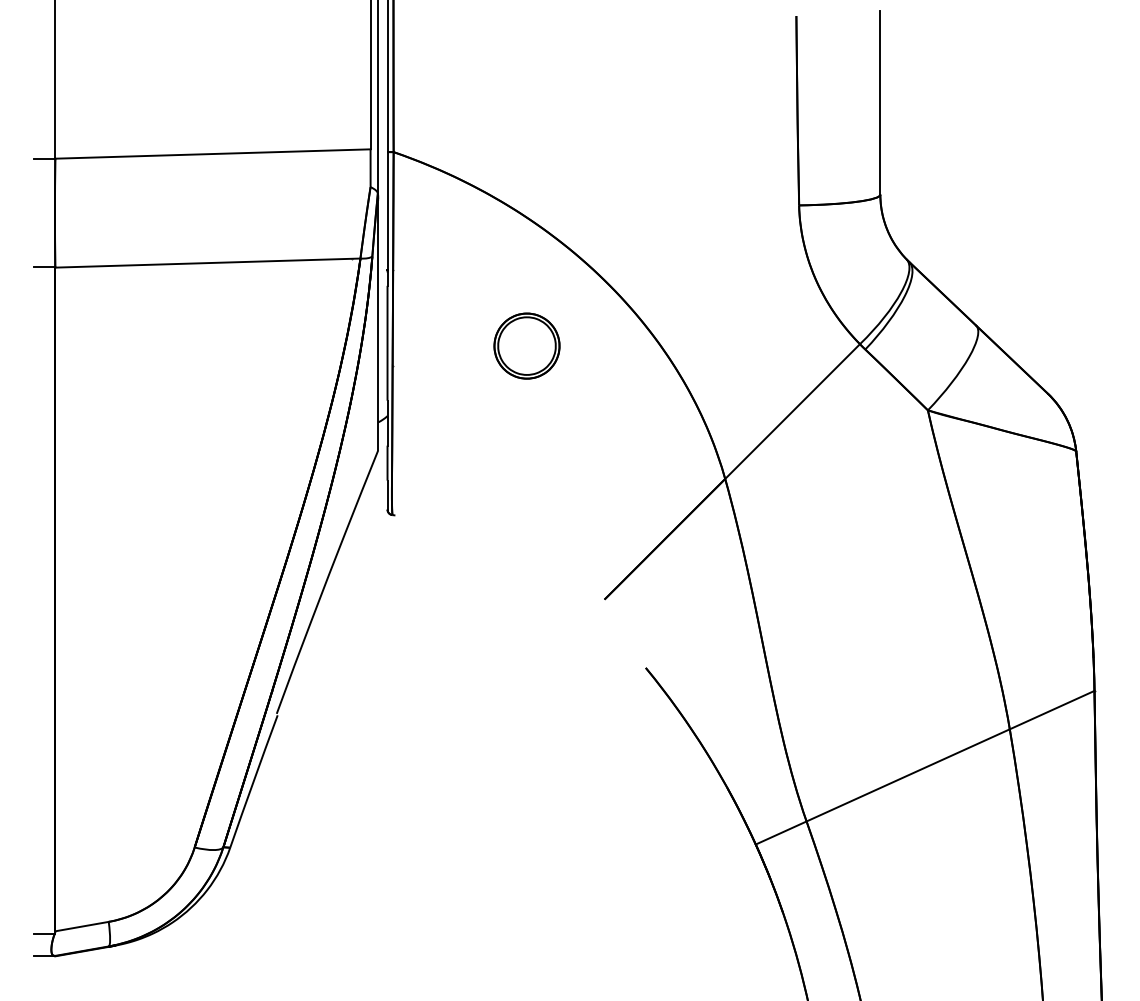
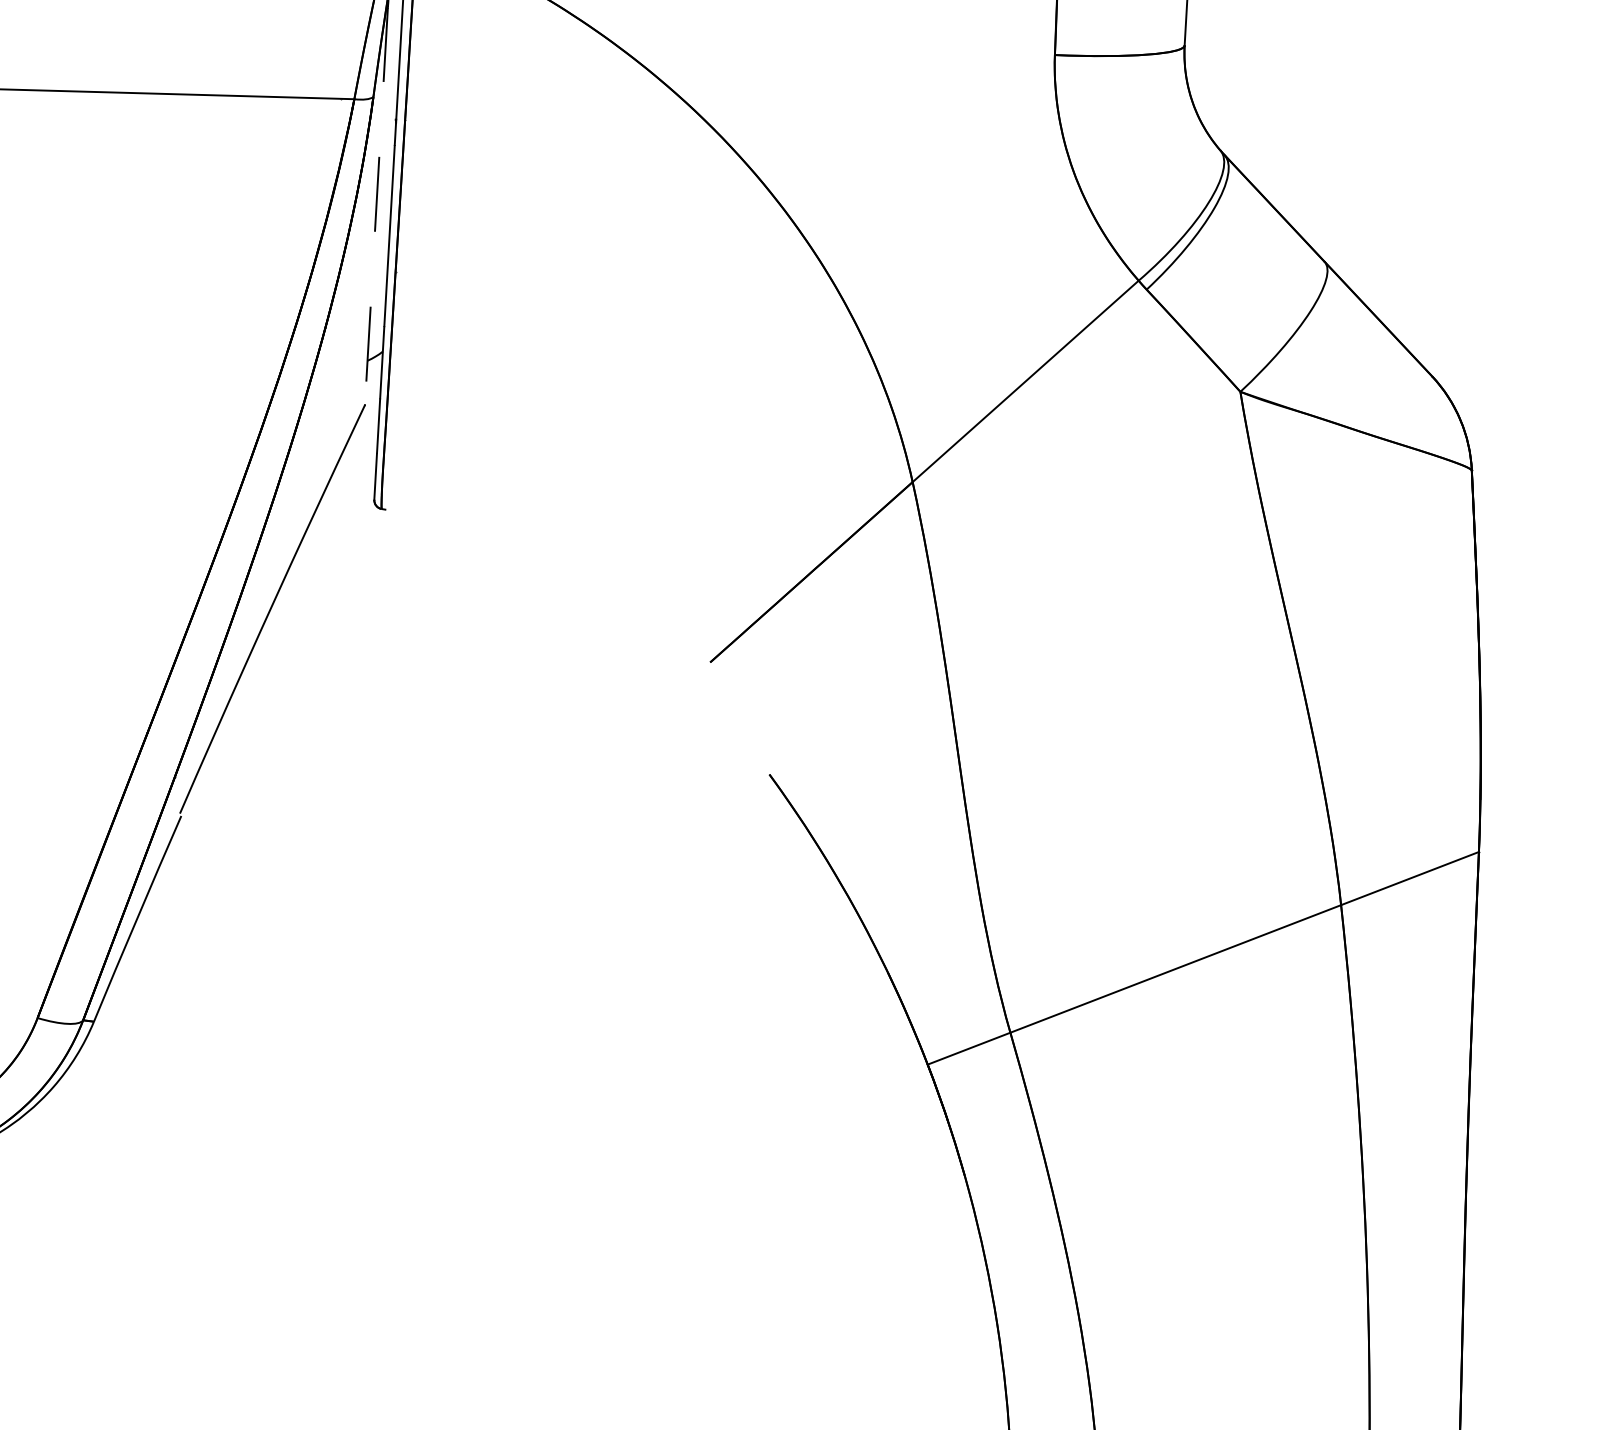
line: (378, 324) -> (376, 205), solid -> dashed
part: (526, 345) -> (609, 252), removed

